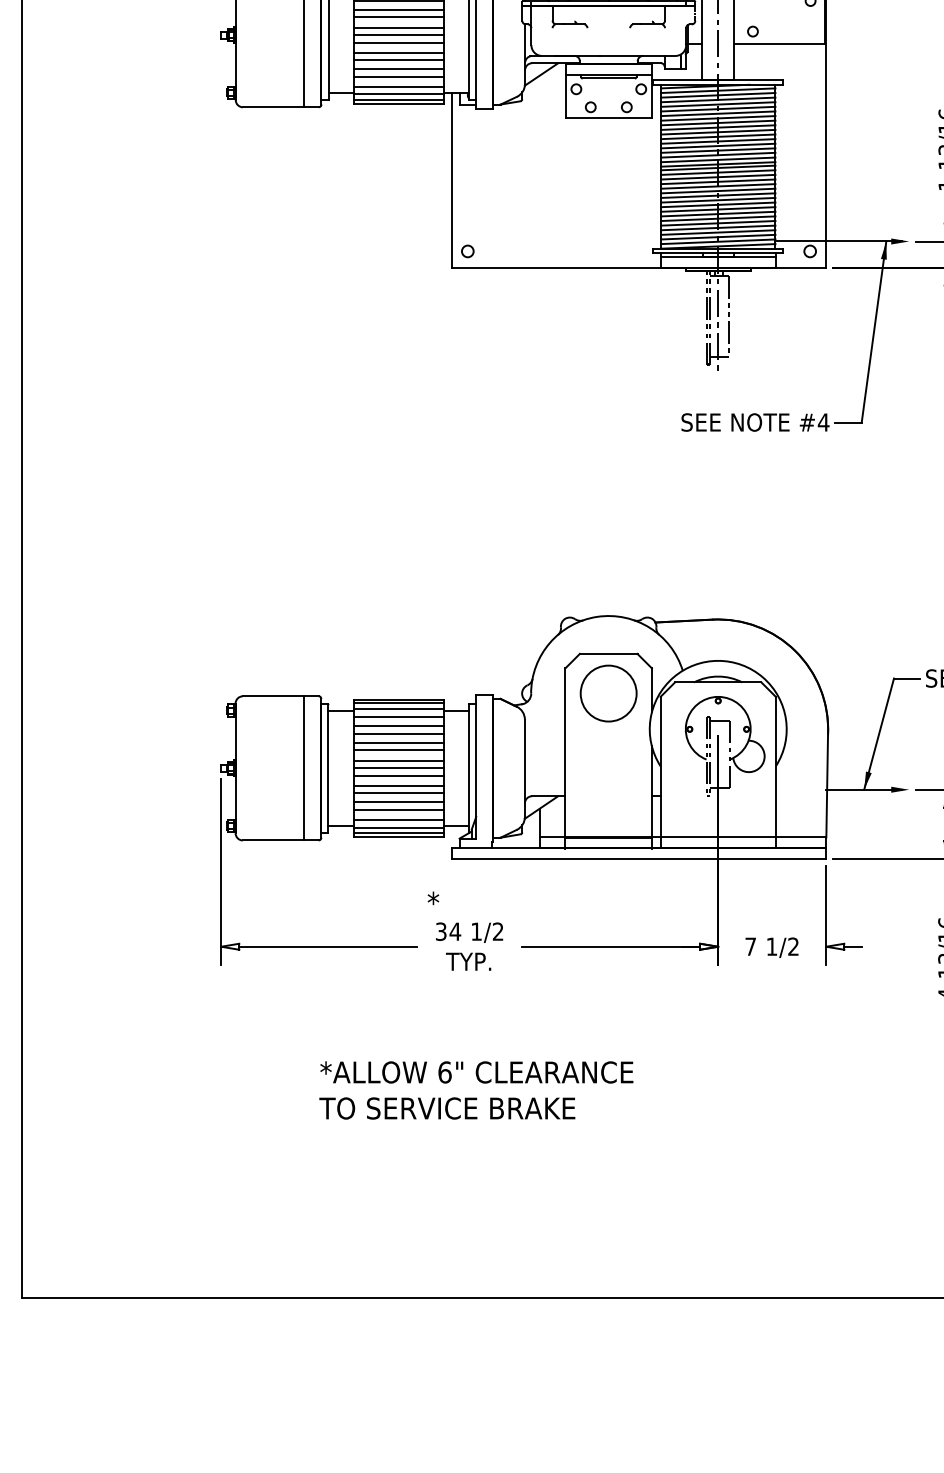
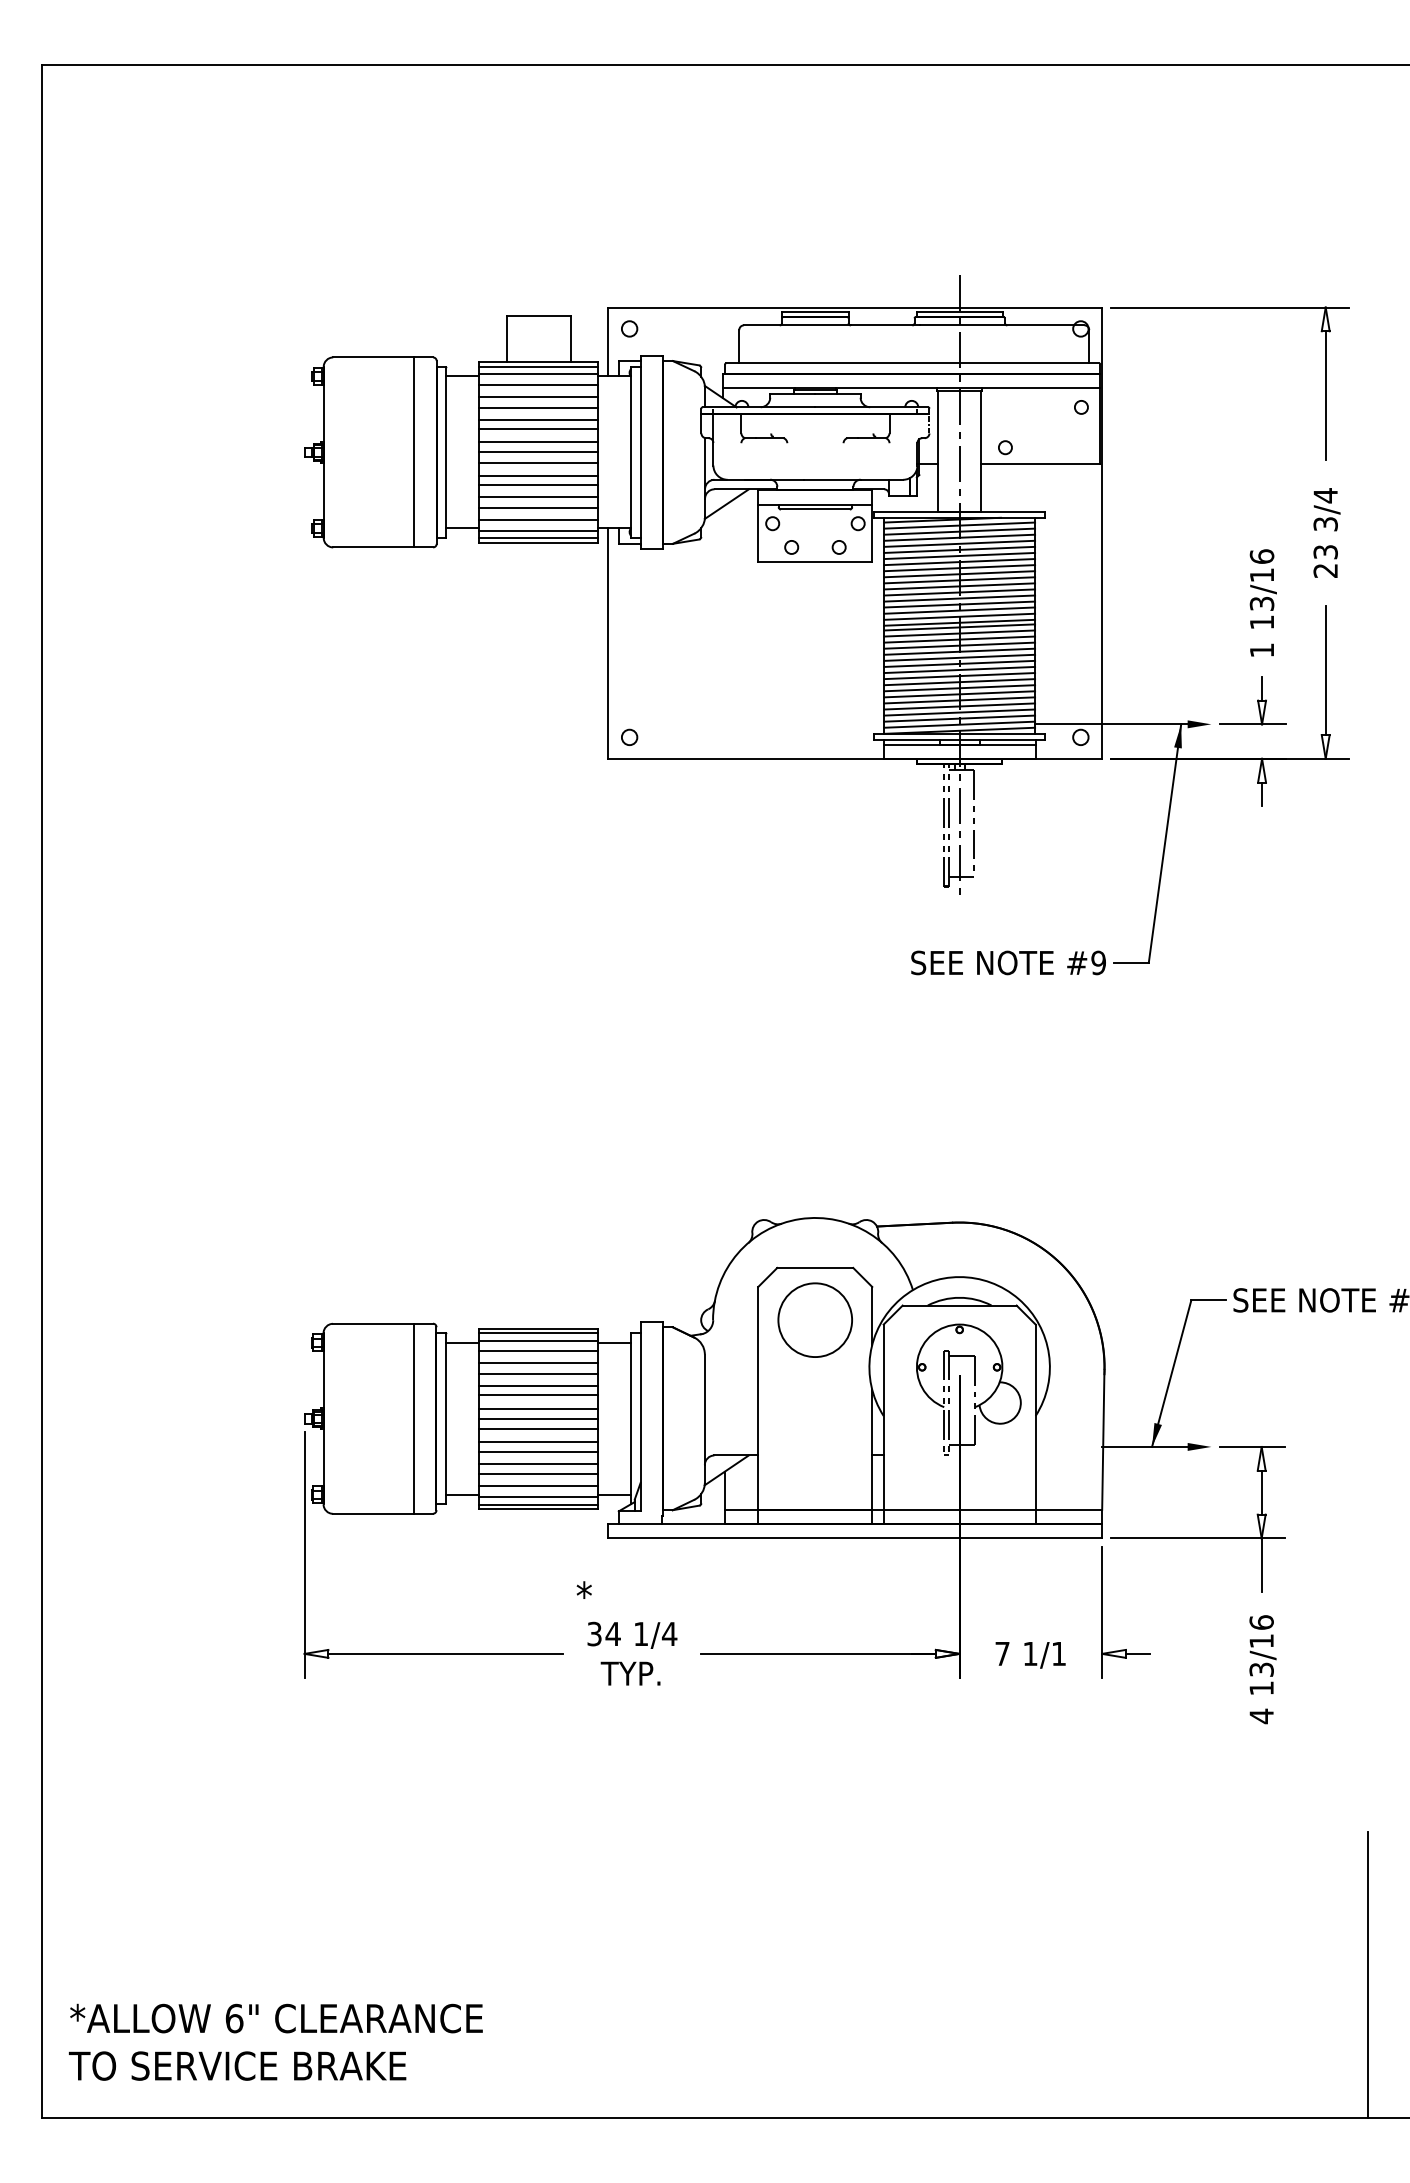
text: (823, 422) -> (1098, 962), #4 -> #9
text: (498, 931) -> (669, 1633), 1/2 -> 1/4
text: (793, 946) -> (1058, 1653), 1/2 -> 1/1
text: (476, 1089) -> (275, 2041), moved

